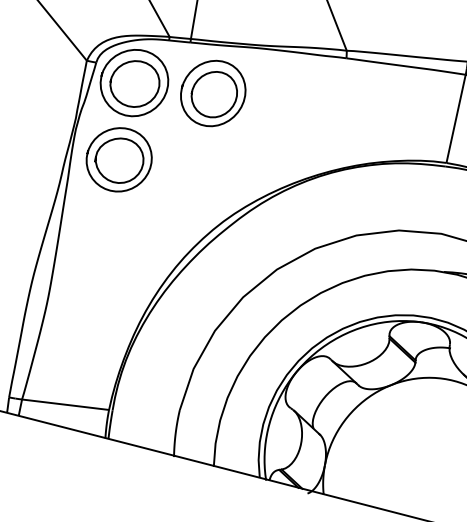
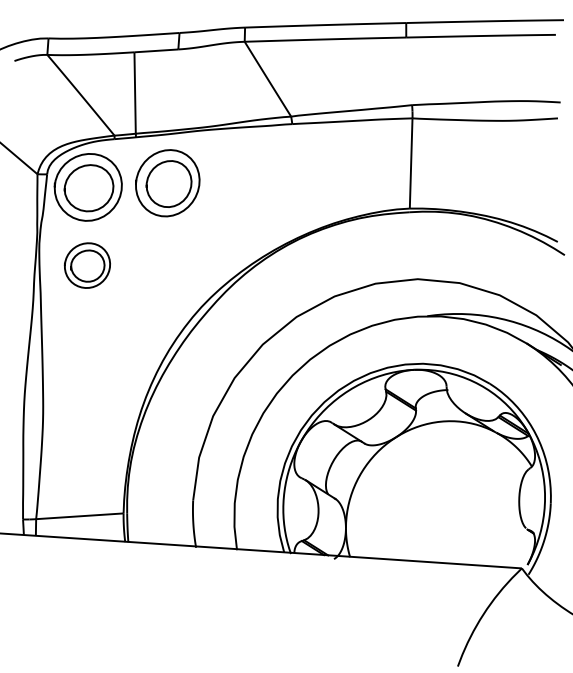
part: (119, 159) -> (87, 265), size x0.7

